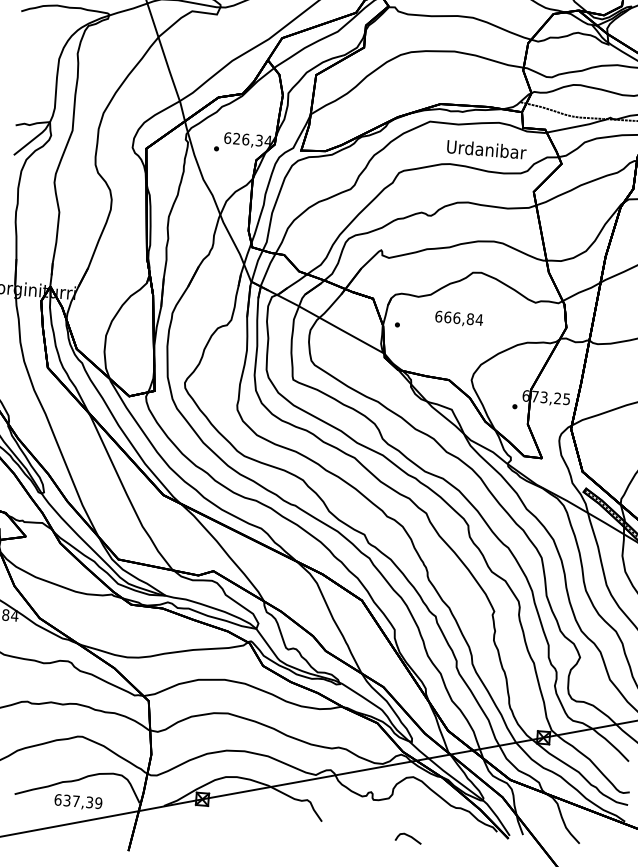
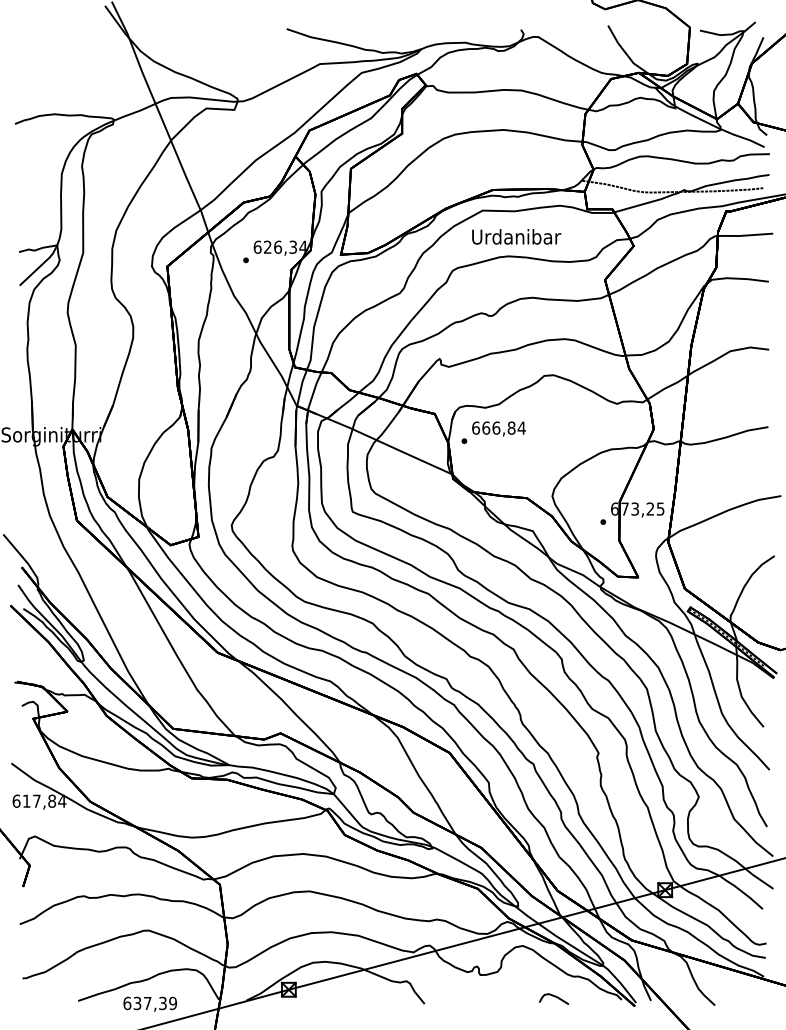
text: (486, 149) -> (516, 236), moved
text: (458, 318) -> (498, 428), moved
curve: (409, 837) -> (554, 997), moved

